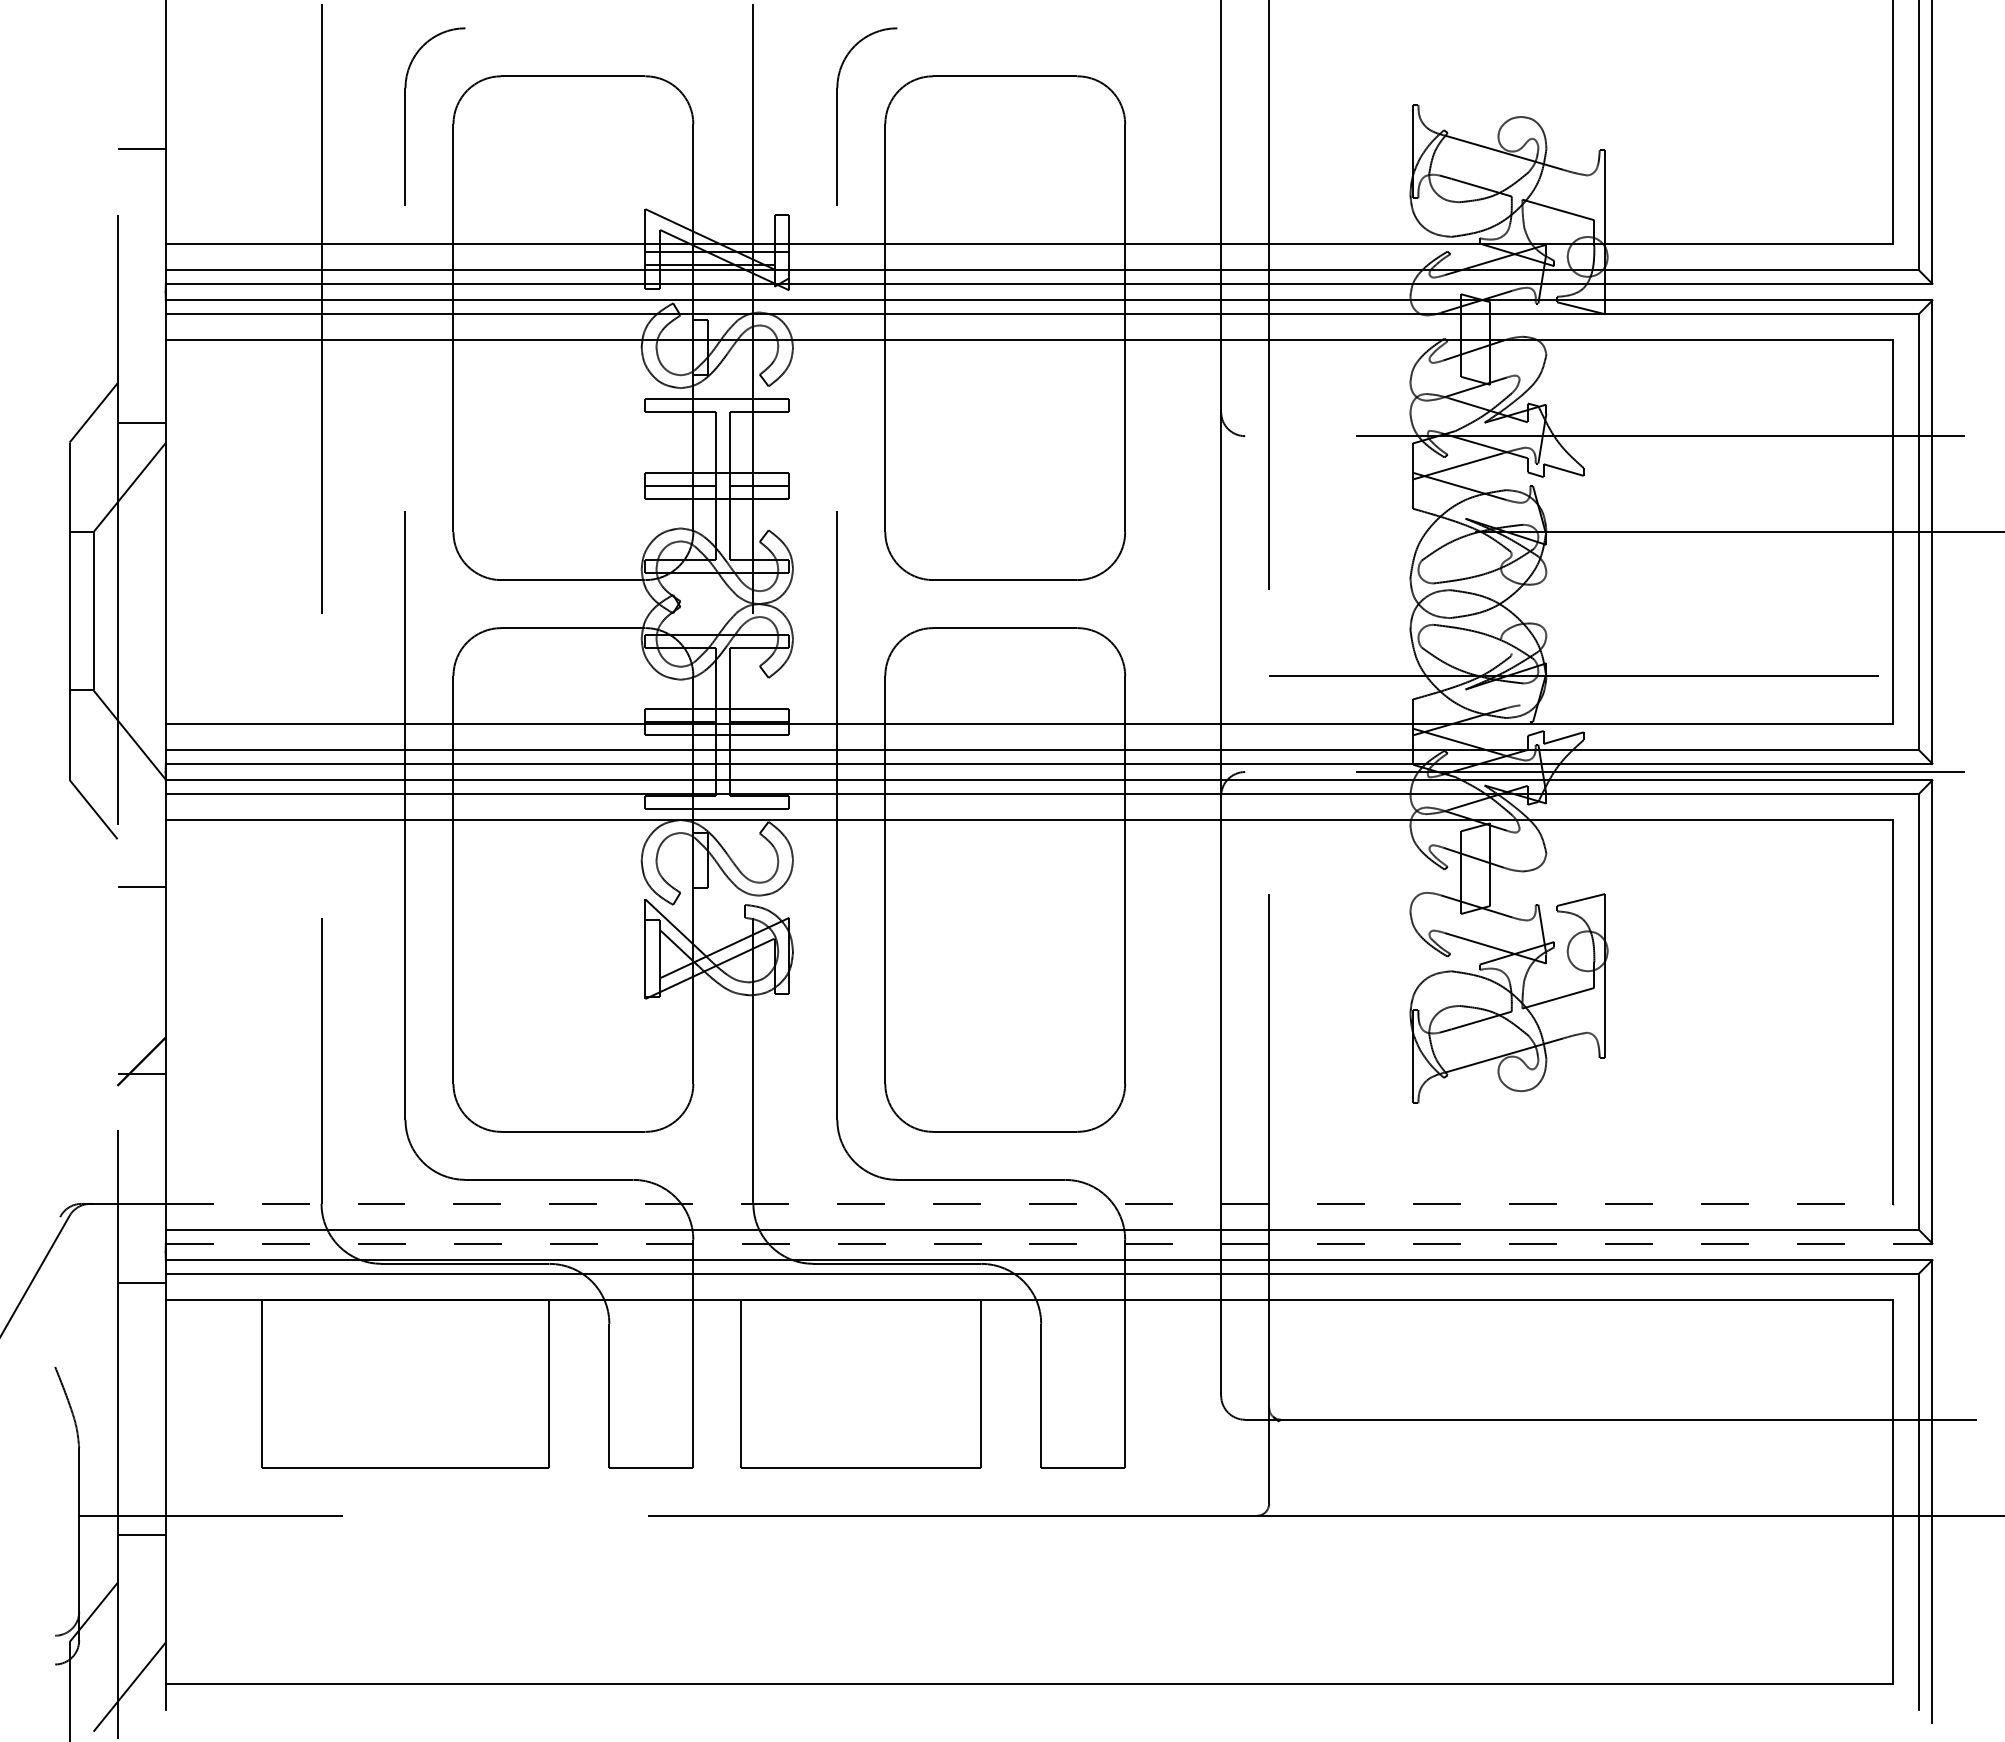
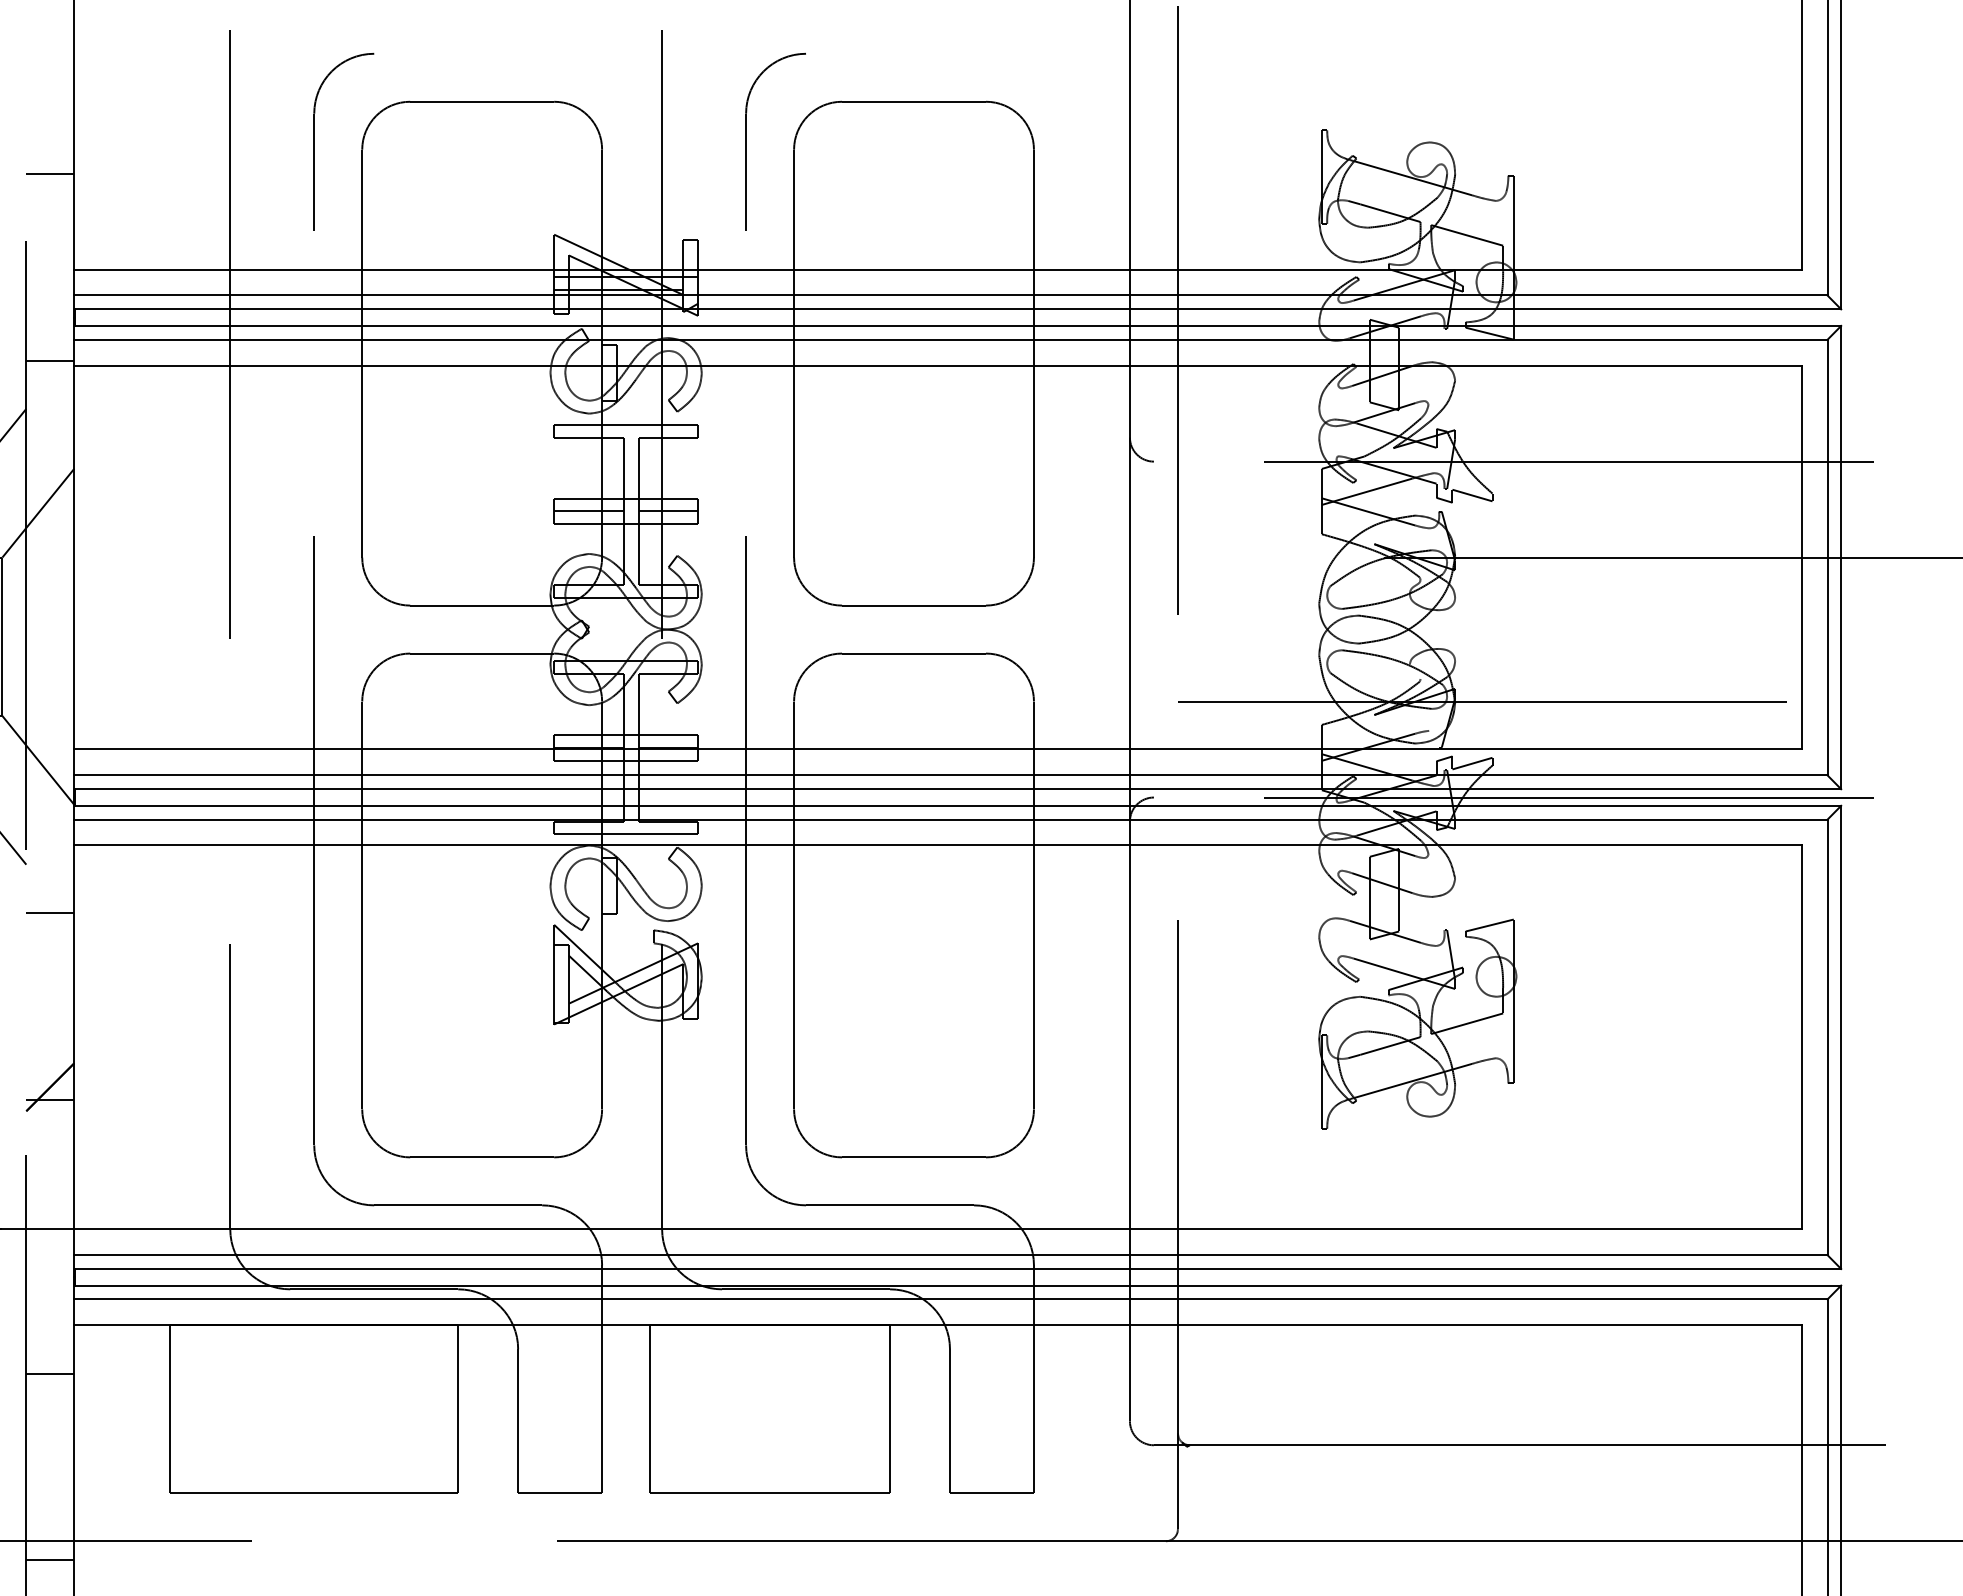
line: (141, 423) -> (50, 360), moved
line: (1029, 1203) -> (938, 1228), dashed -> solid
line: (1049, 1243) -> (958, 1268), dashed -> solid
line: (141, 1283) -> (50, 1373), moved

